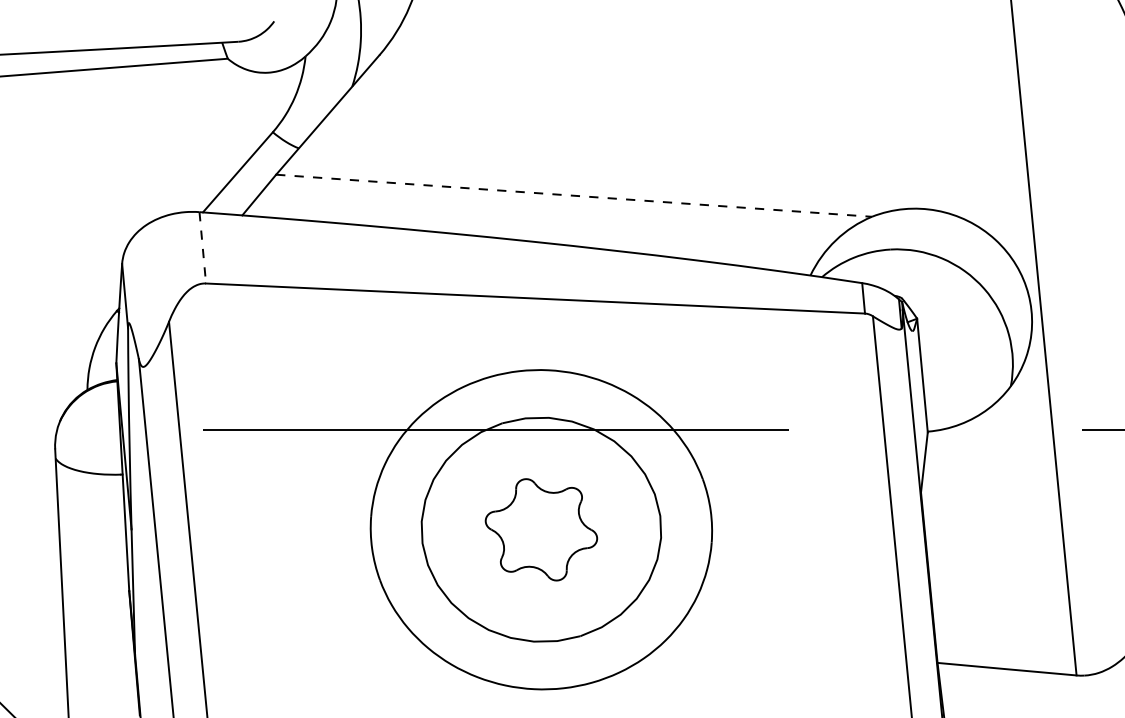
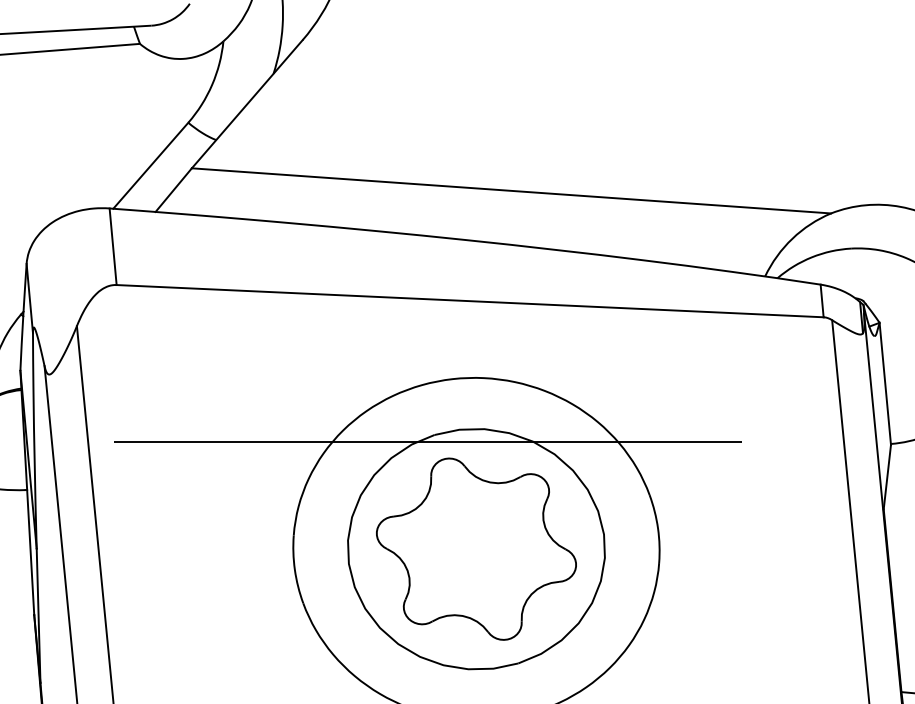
line: (574, 195) -> (511, 190), dashed -> solid
line: (202, 247) -> (112, 246), dashed -> solid
part: (541, 529) -> (476, 548), size x1.67

